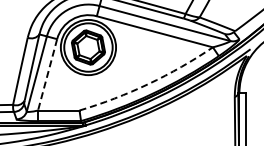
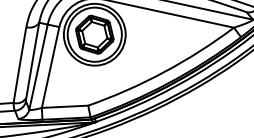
line: (47, 74) -> (50, 67), dashed -> solid
arc: (148, 84) -> (163, 72), dashed -> solid

